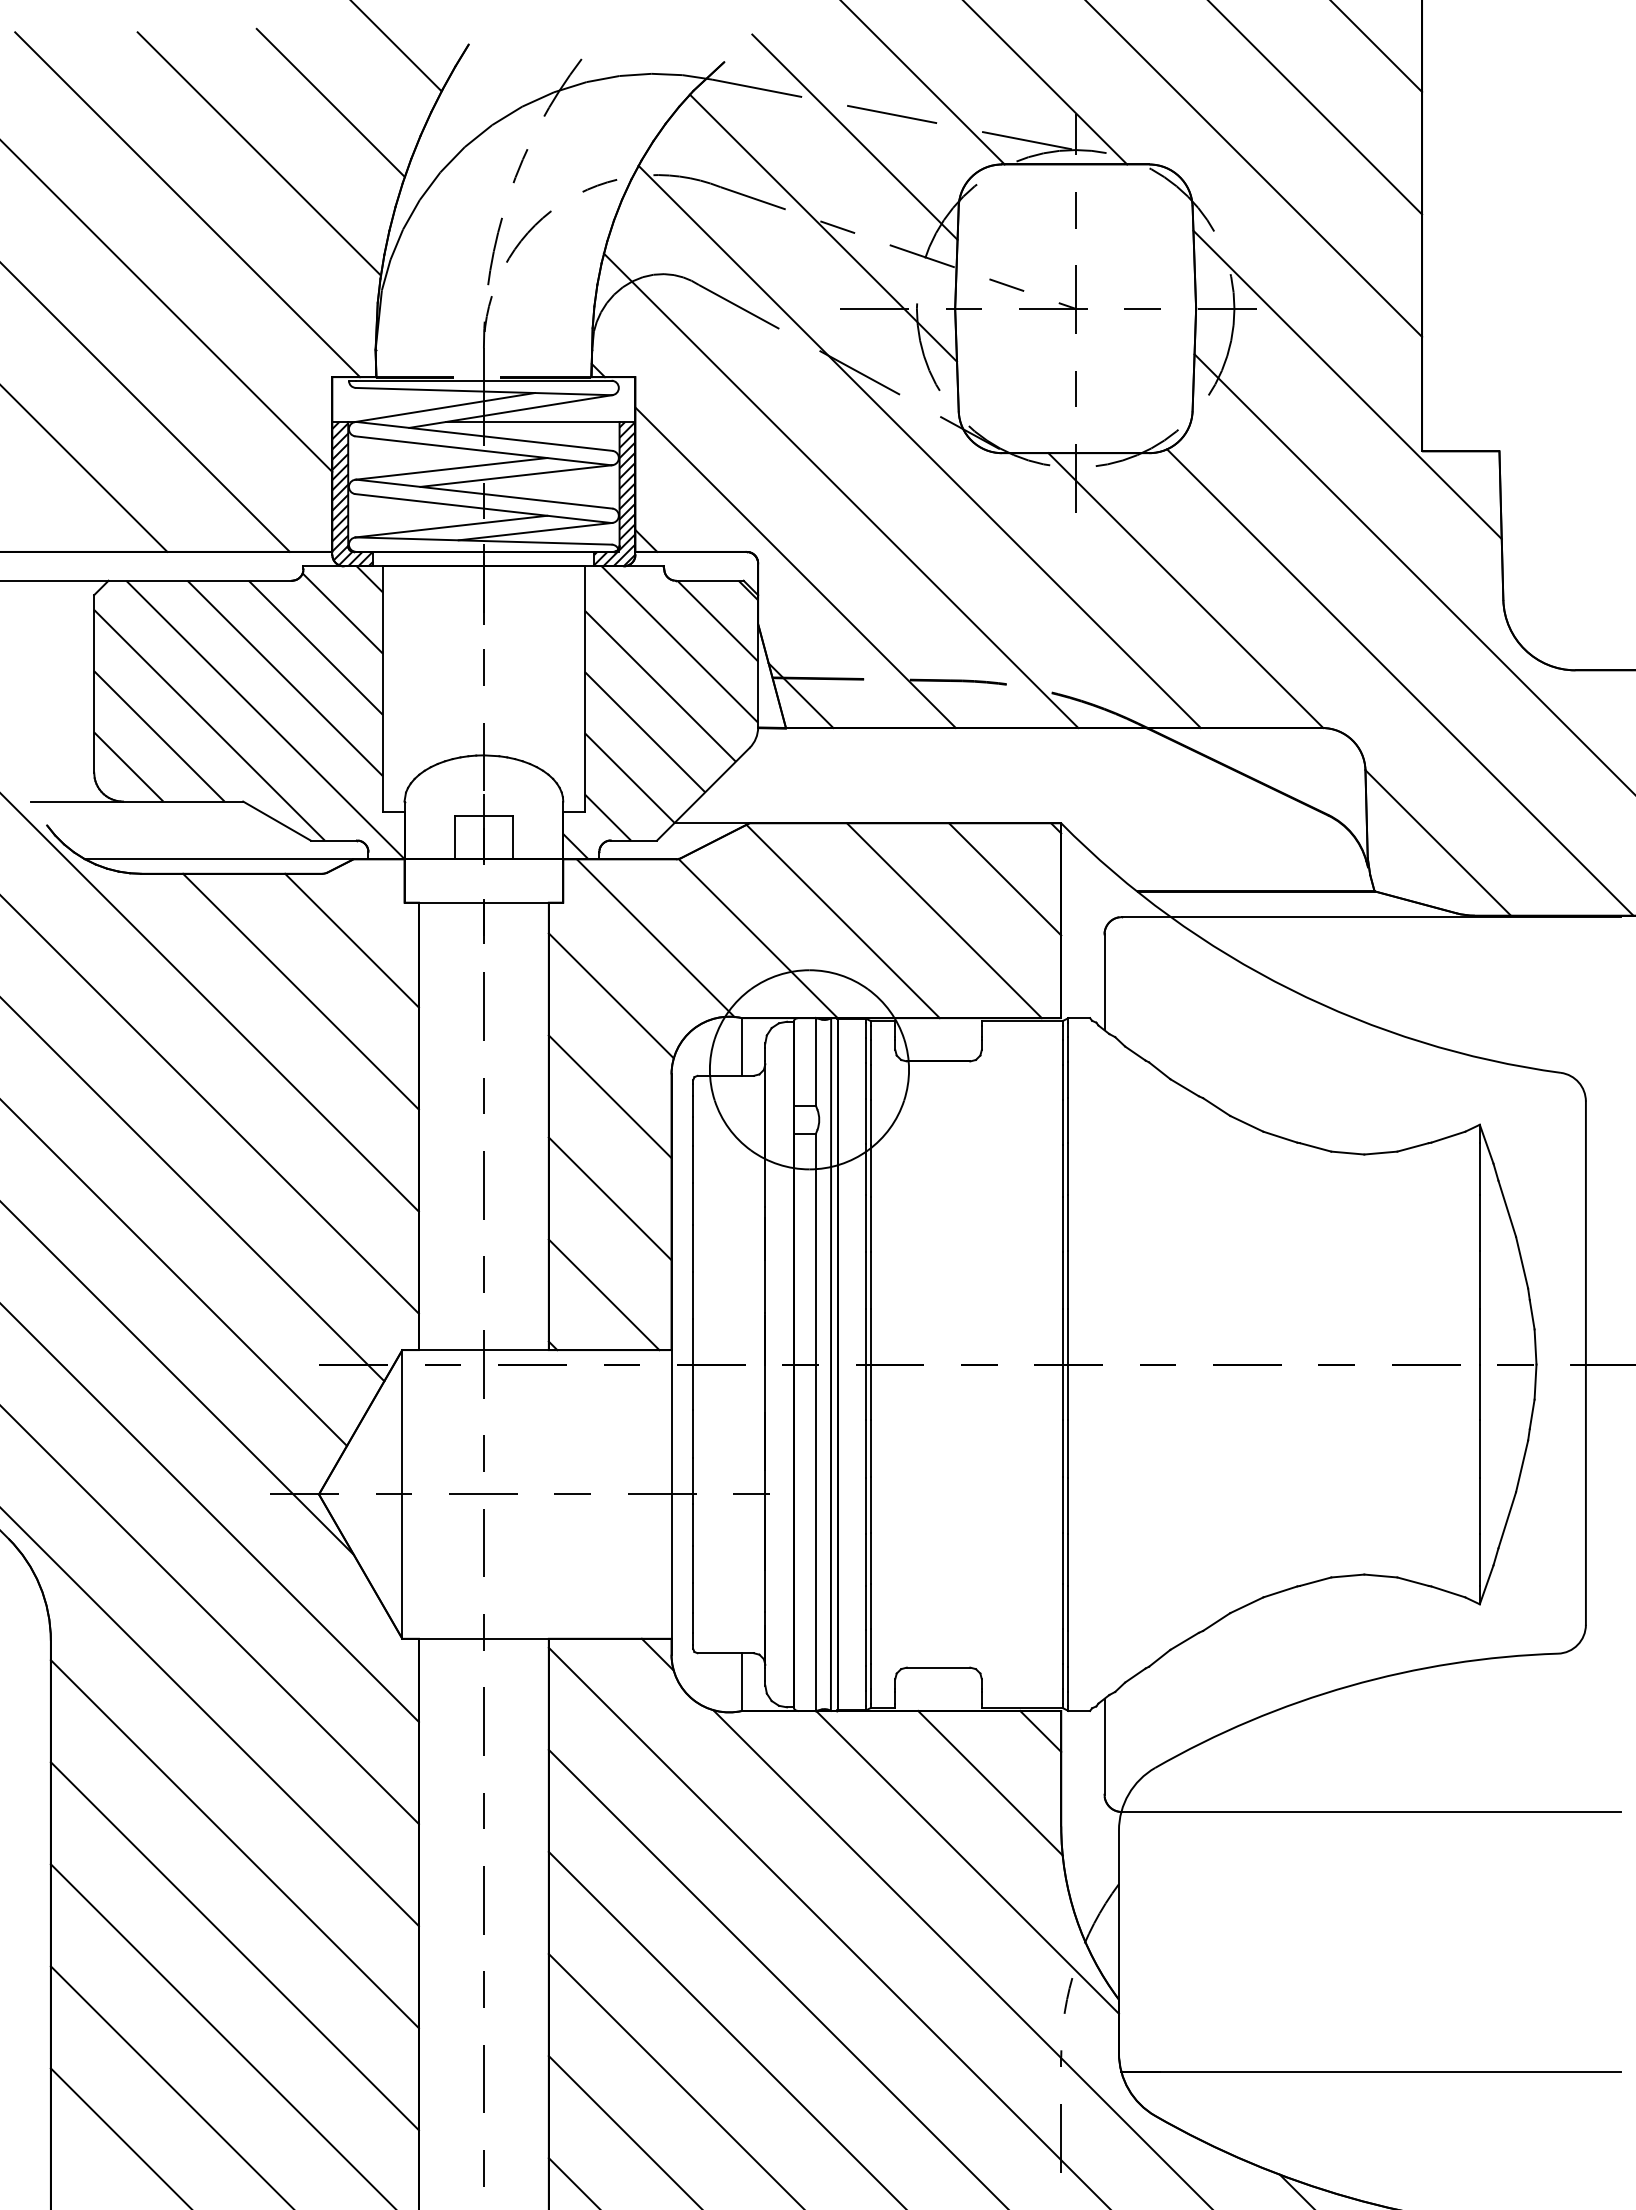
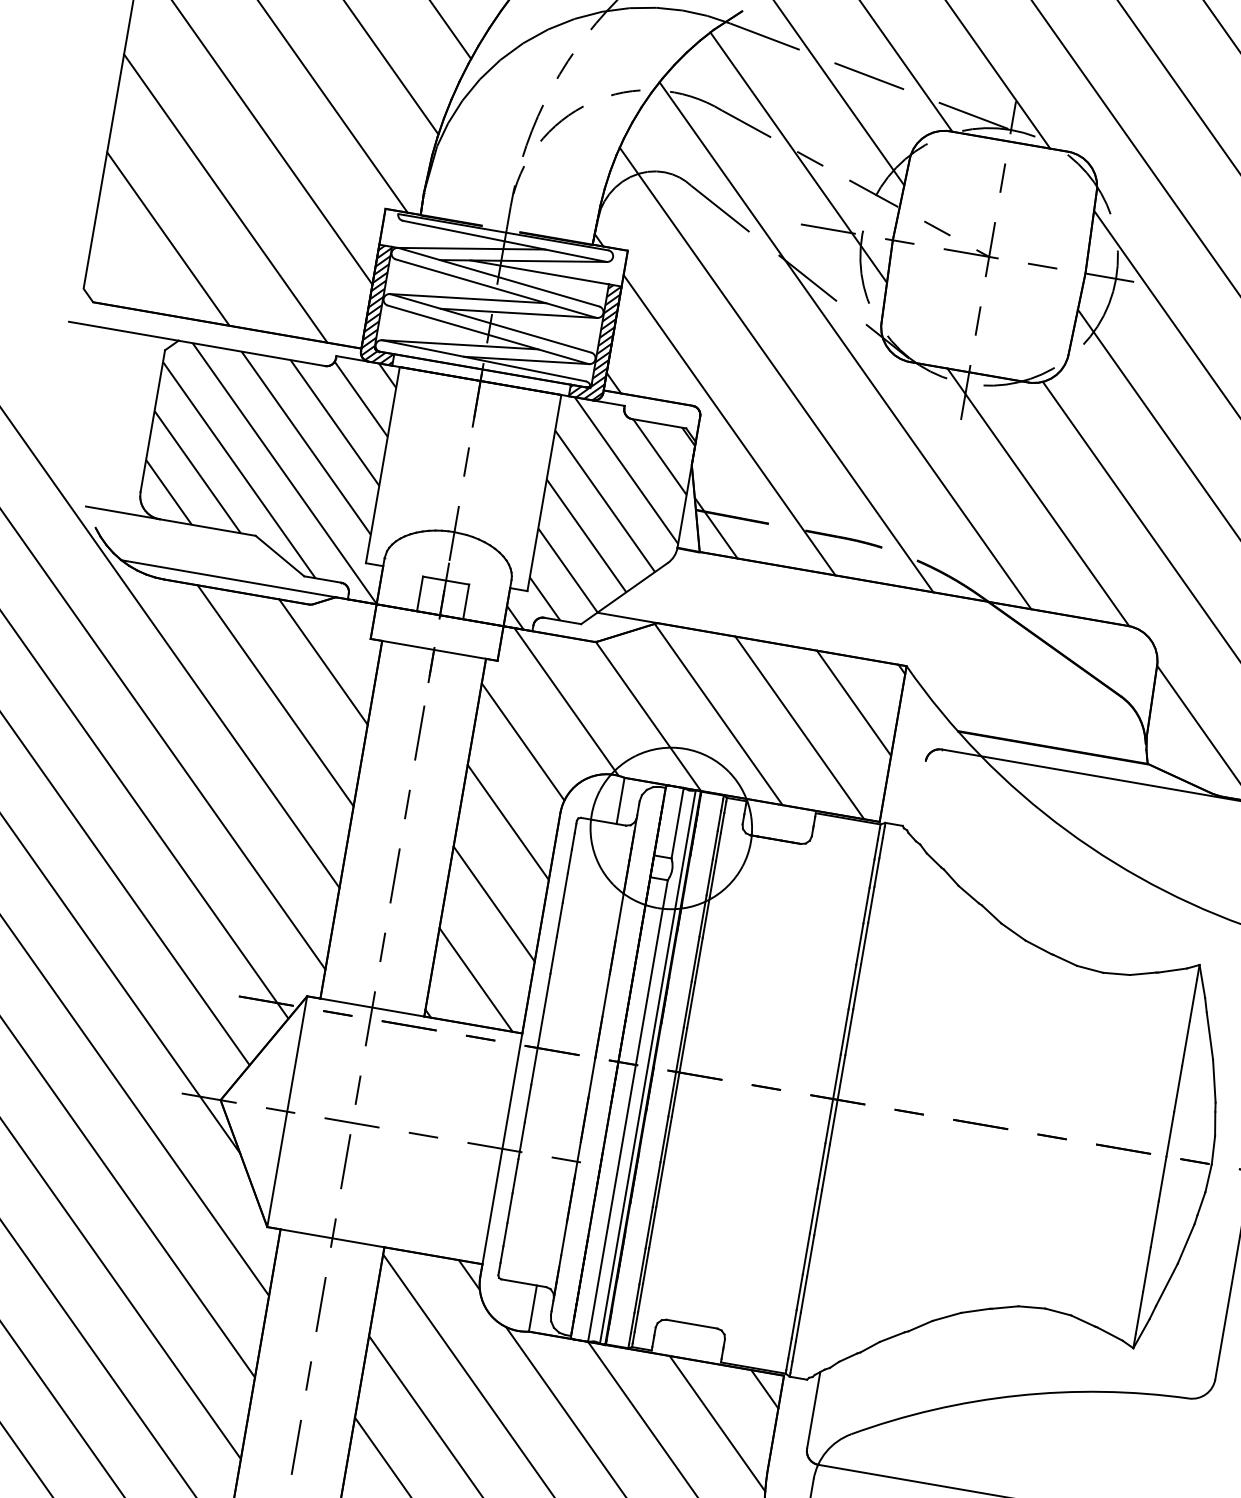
line: (1104, 982) -> (919, 799), removed

